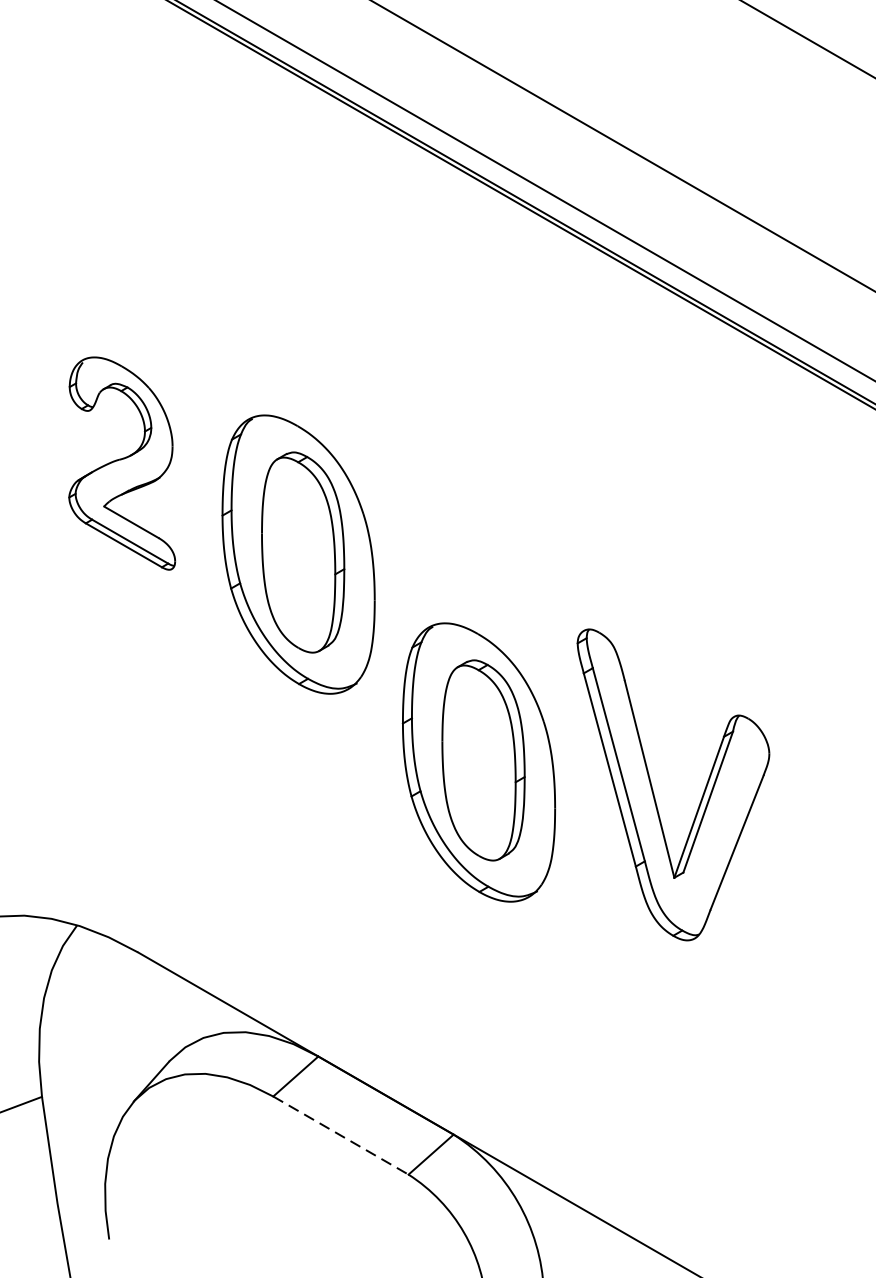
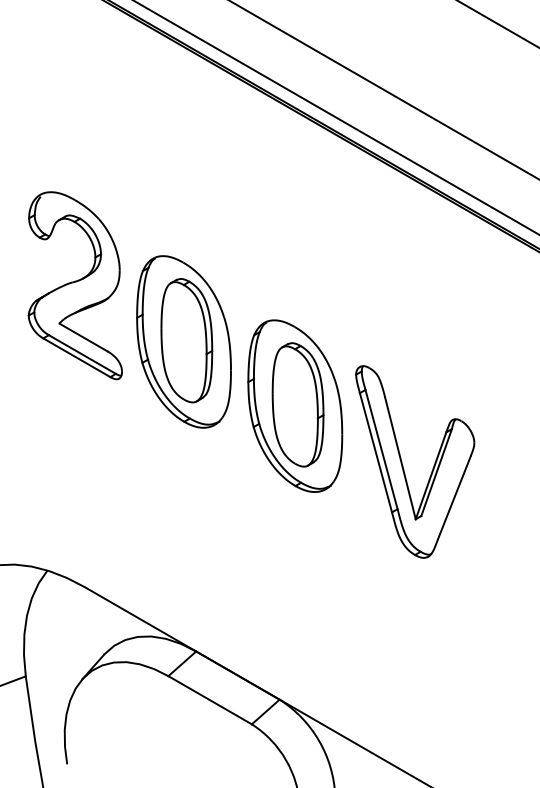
part: (120, 463) -> (74, 285), size x1.43
part: (479, 761) -> (295, 405), moved
part: (654, 790) -> (403, 465), moved
line: (341, 1135) -> (210, 700), dashed -> solid

